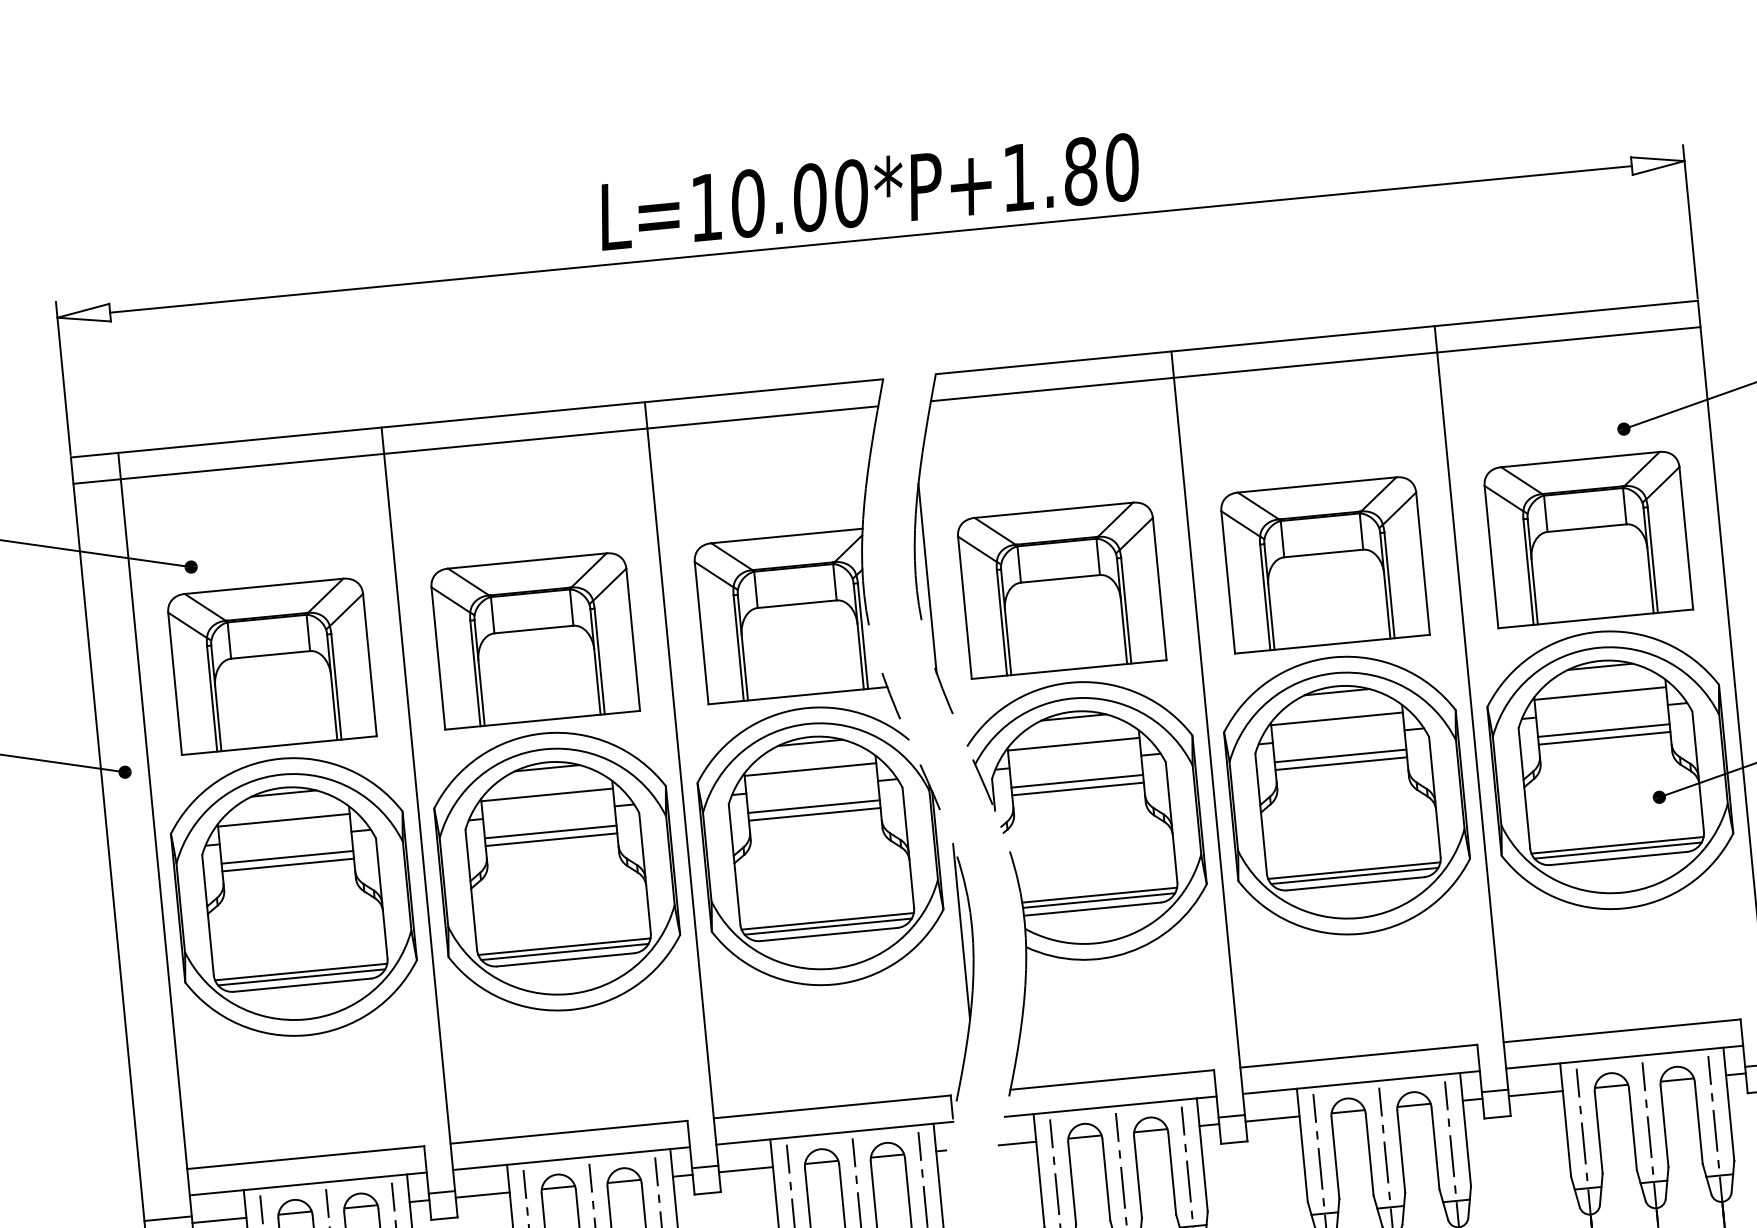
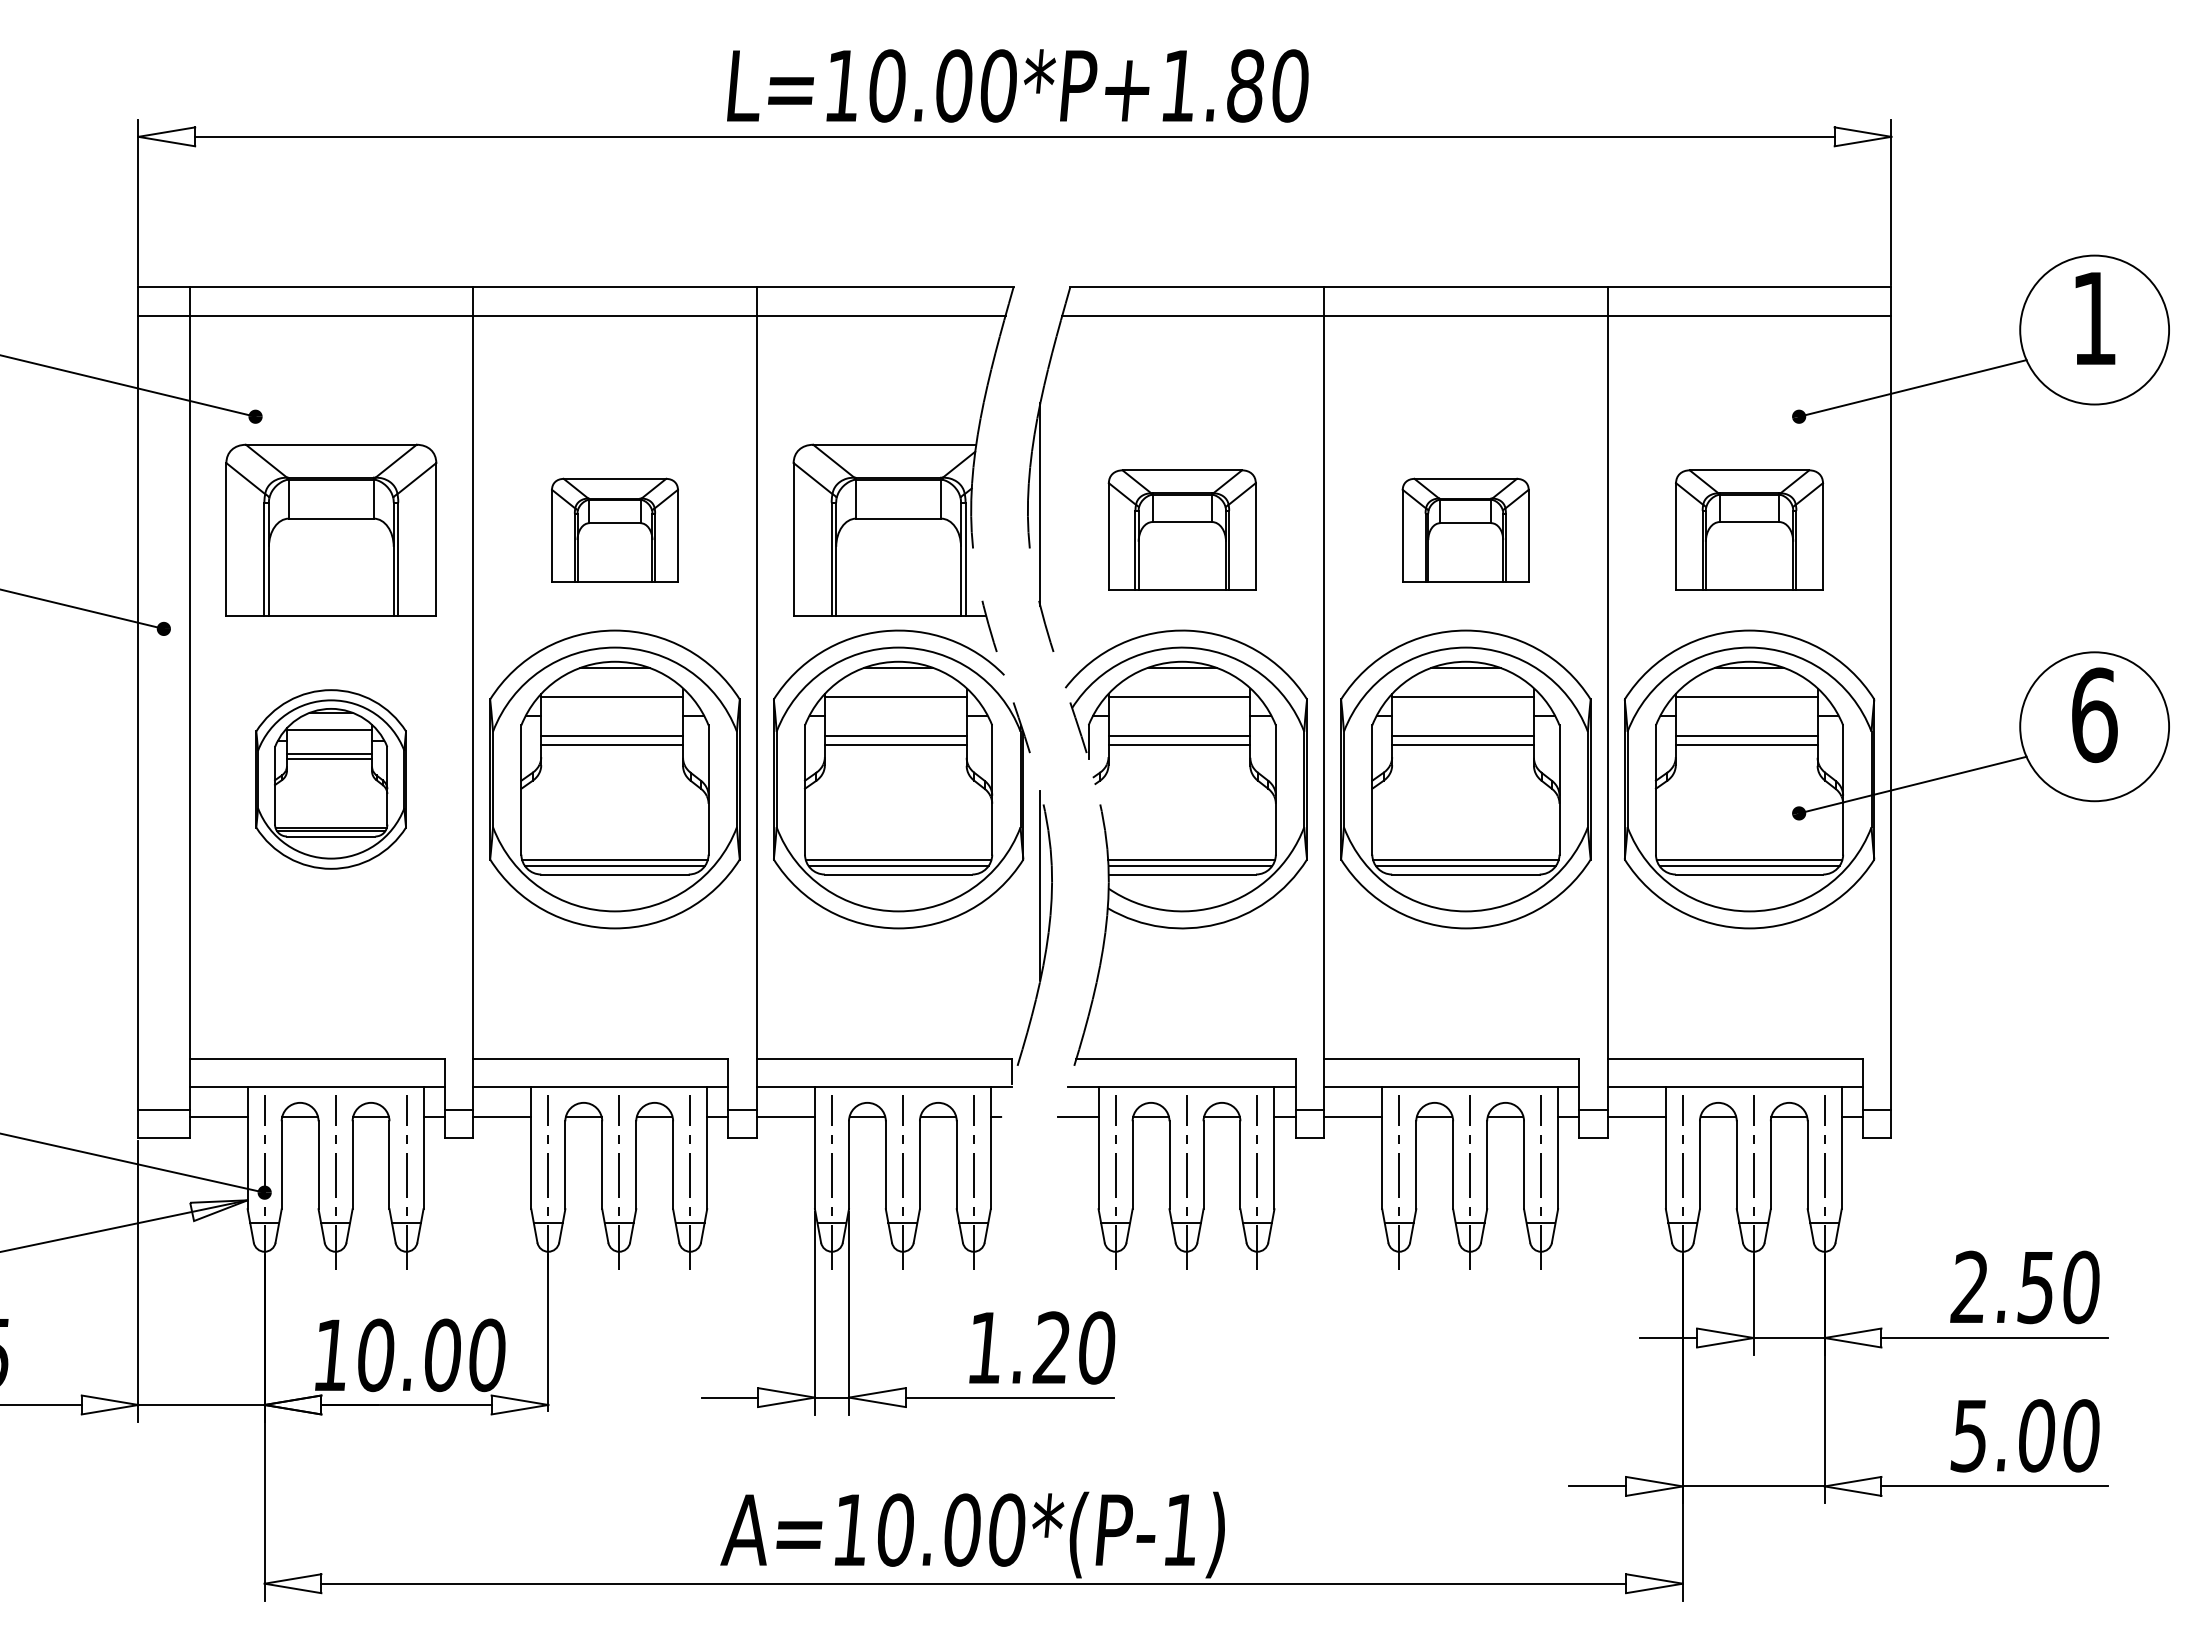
part: (1587, 538) -> (1749, 529), size x0.7
part: (1324, 563) -> (1465, 529), size x0.6
part: (1061, 588) -> (1182, 529), size x0.7
part: (534, 639) -> (614, 529), size x0.6
part: (293, 897) -> (330, 779), size x0.6

